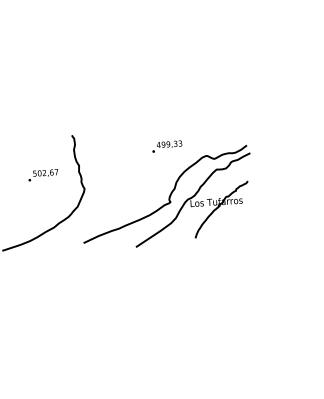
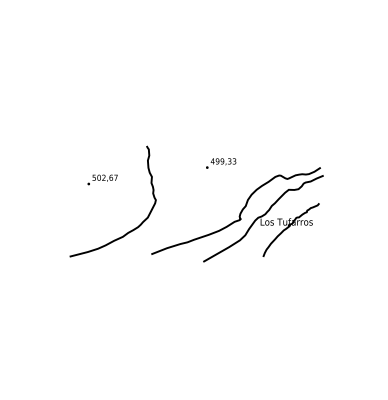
text: (167, 146) -> (221, 163), moved
text: (43, 174) -> (102, 179), moved

